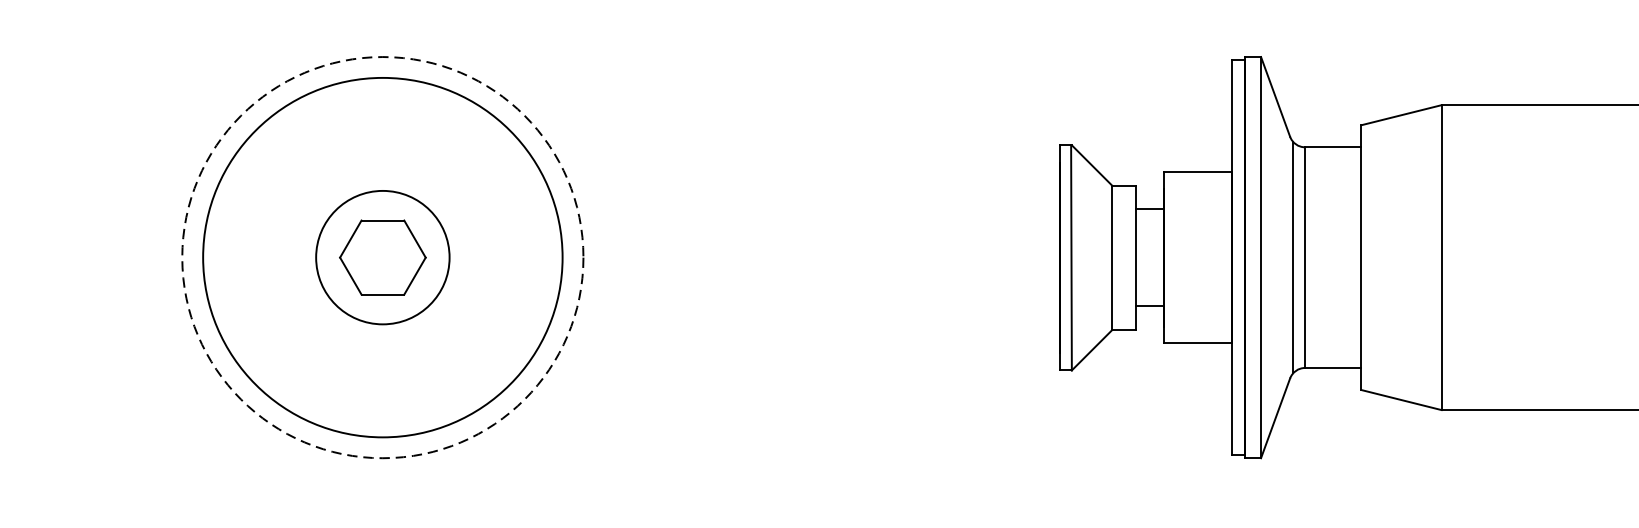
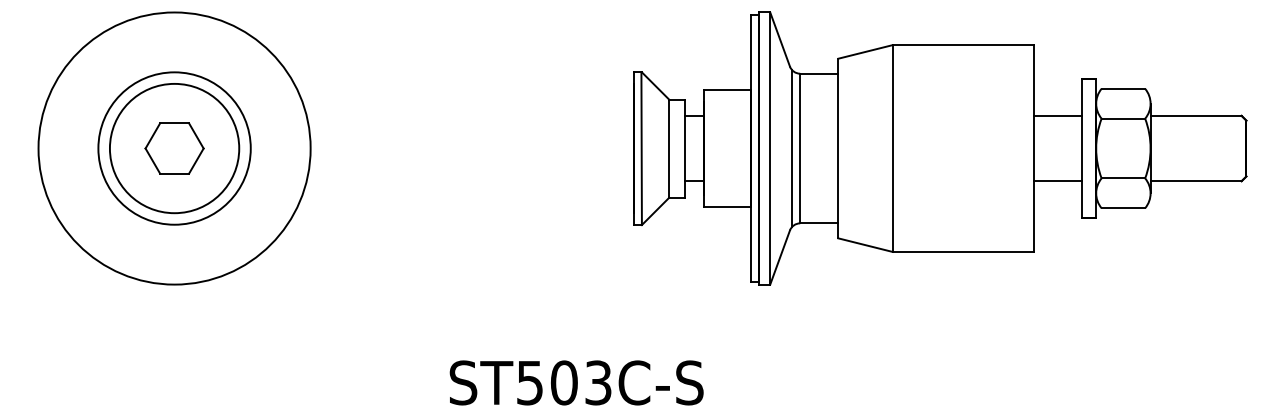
circle: (382, 257) -> (174, 148), dashed -> solid
circle: (382, 257) -> (174, 148), size x0.62
circle: (382, 257) -> (174, 148), size x1.43

